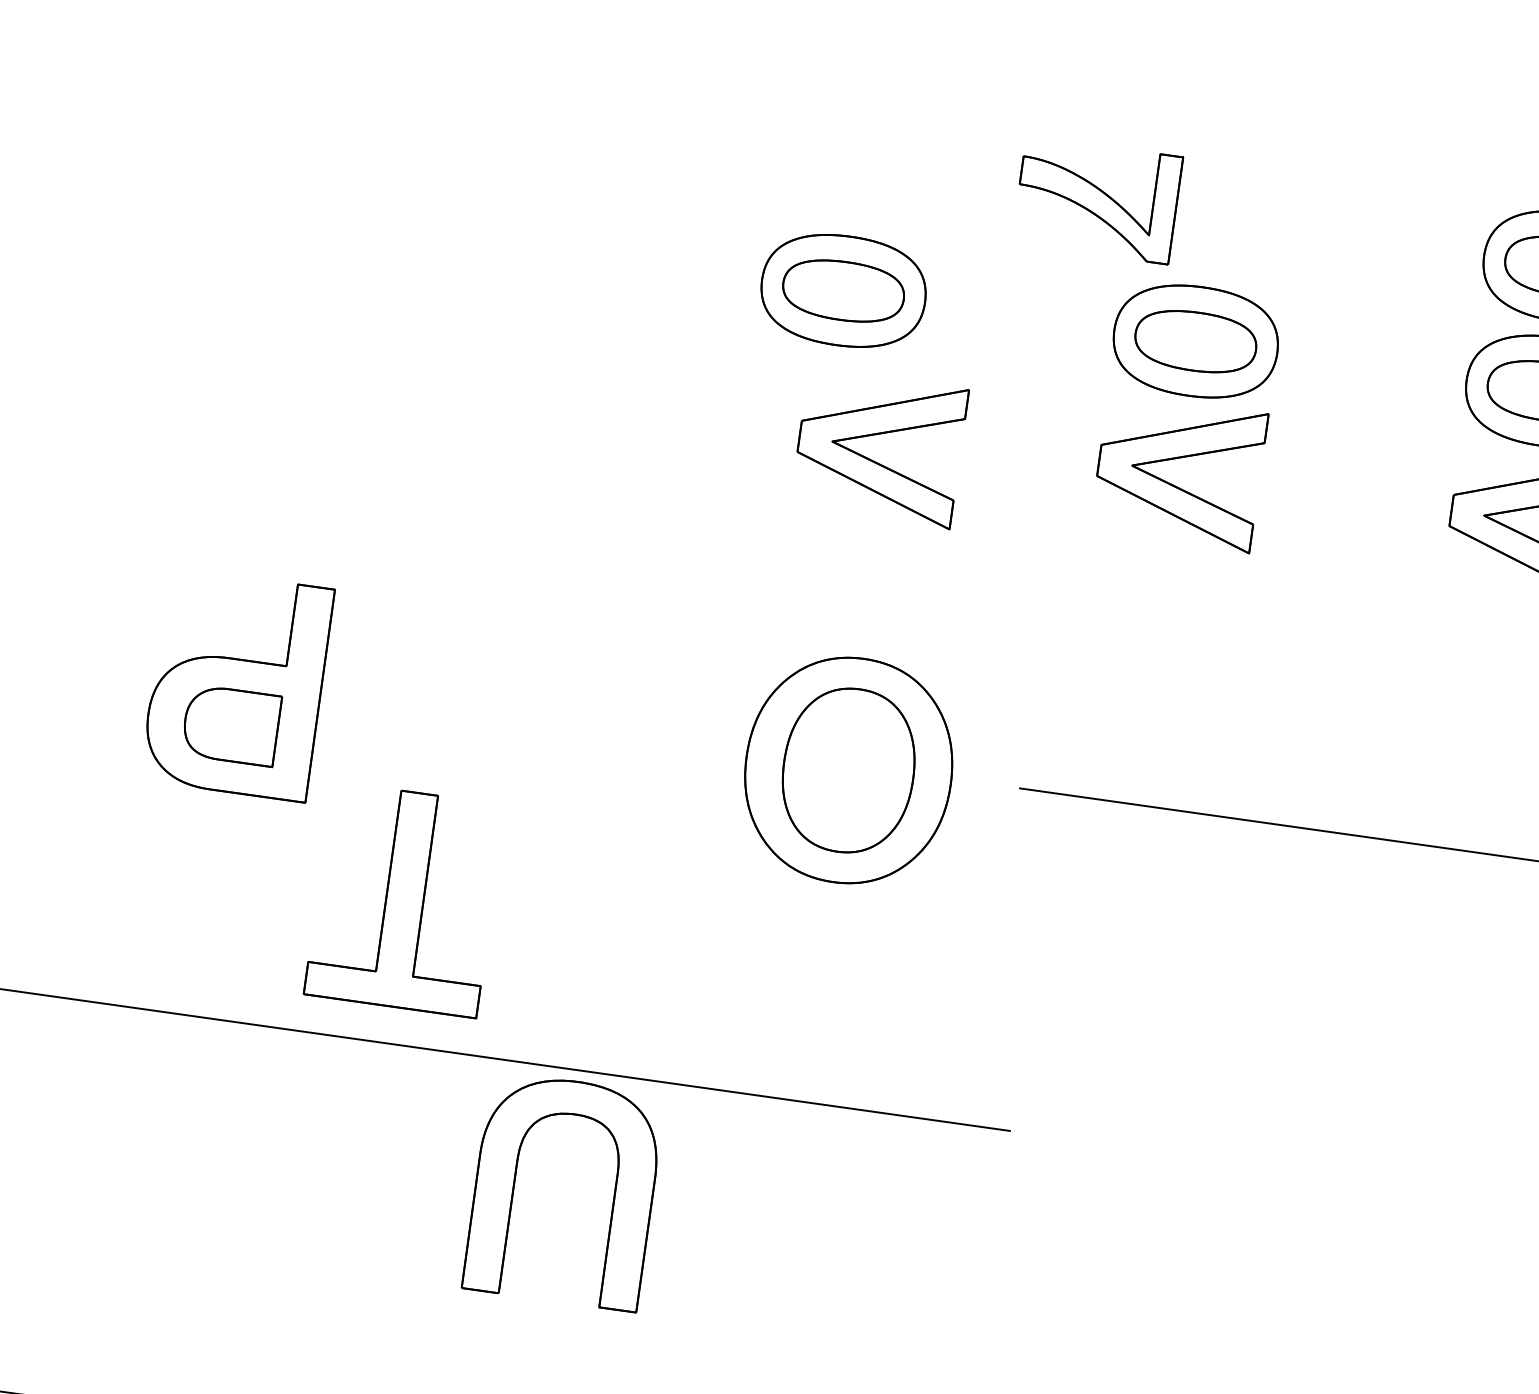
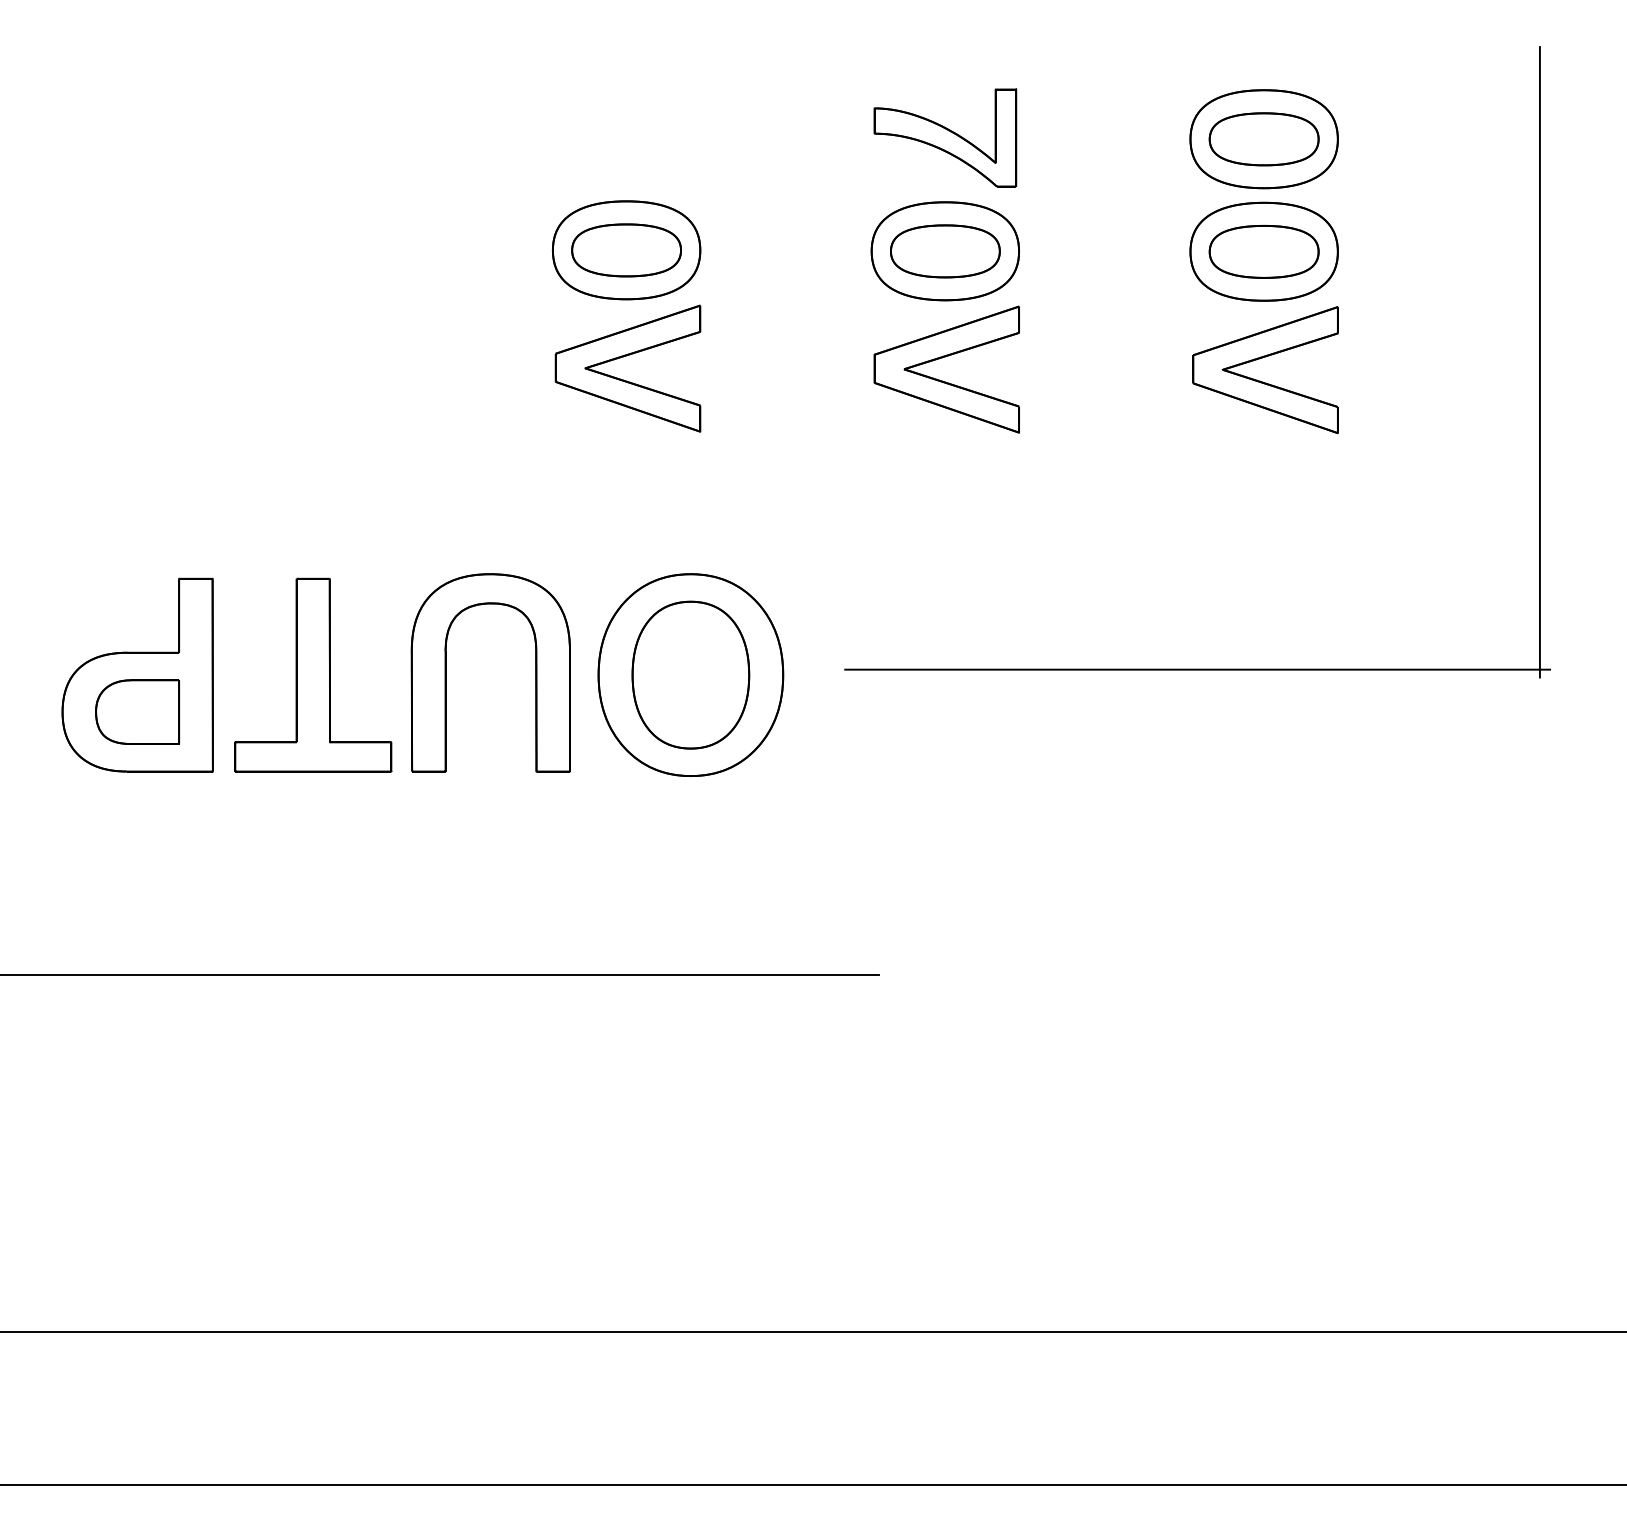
part: (1097, 199) -> (945, 137), moved
part: (876, 435) -> (623, 357), moved
part: (405, 899) -> (313, 674), moved
part: (515, 1183) -> (446, 672), moved

